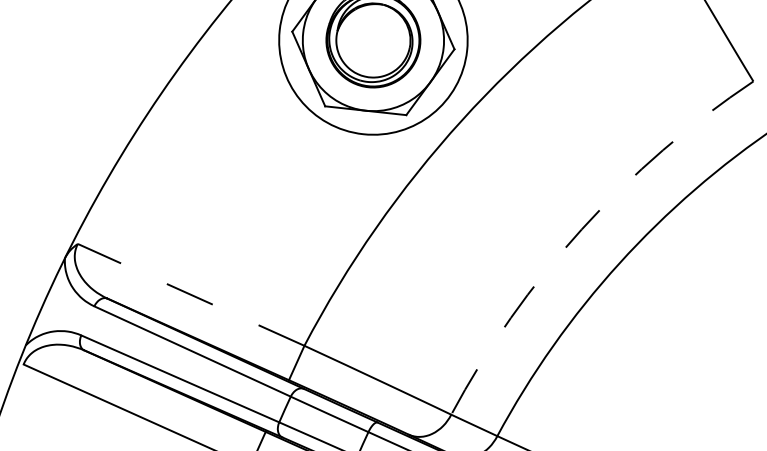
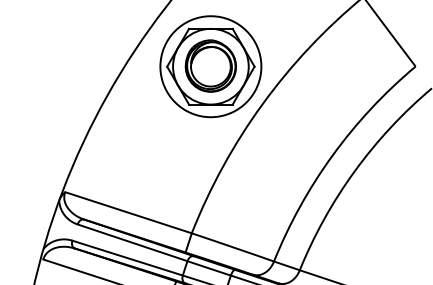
arc: (581, 229) -> (332, 155), dashed -> solid
line: (191, 294) -> (128, 212), dashed -> solid

